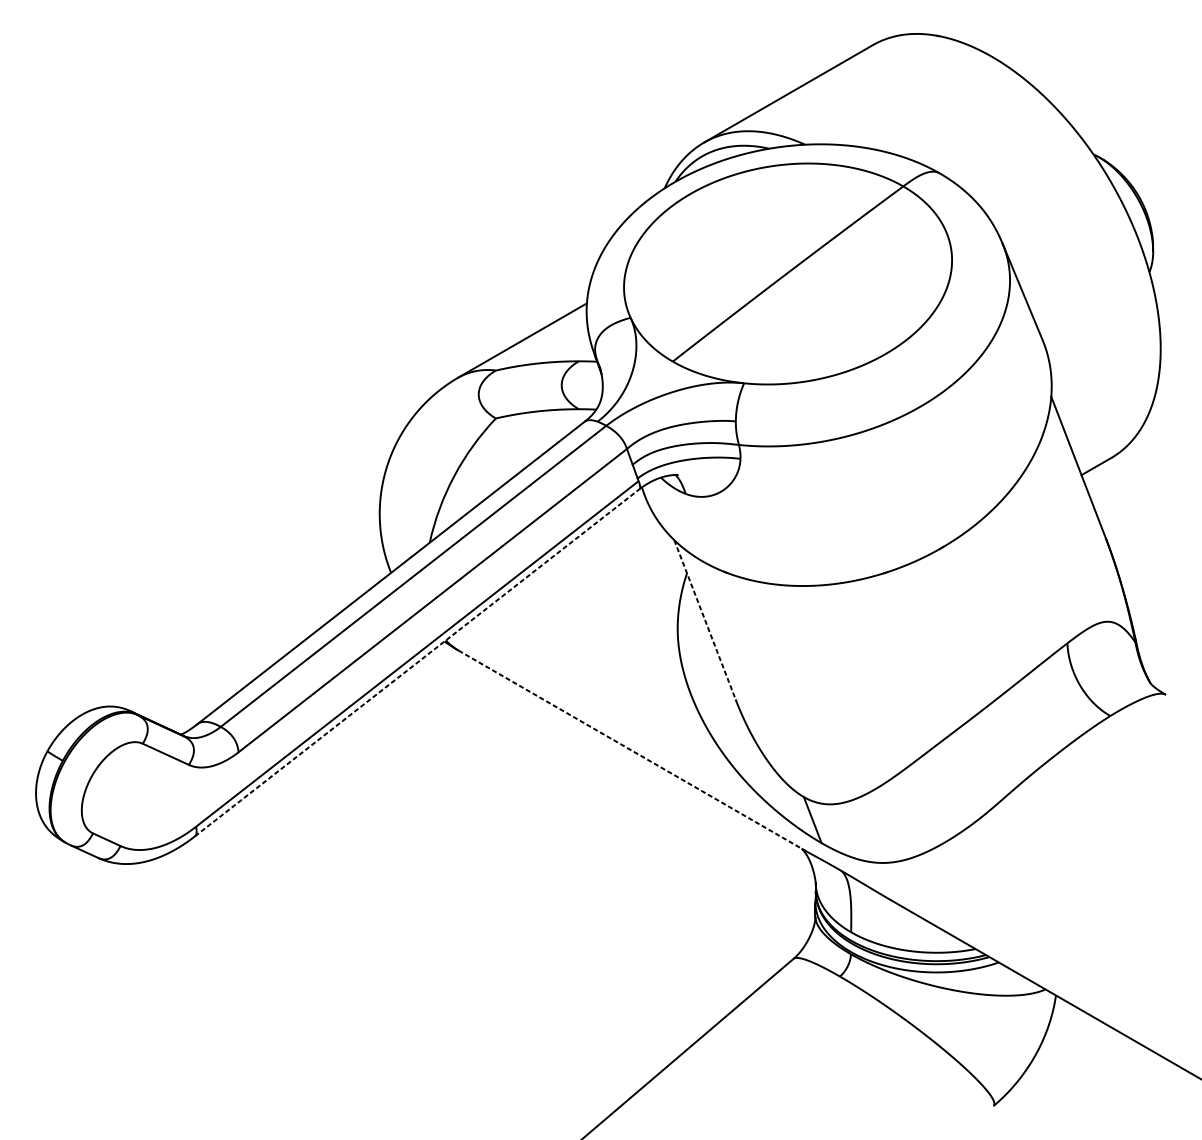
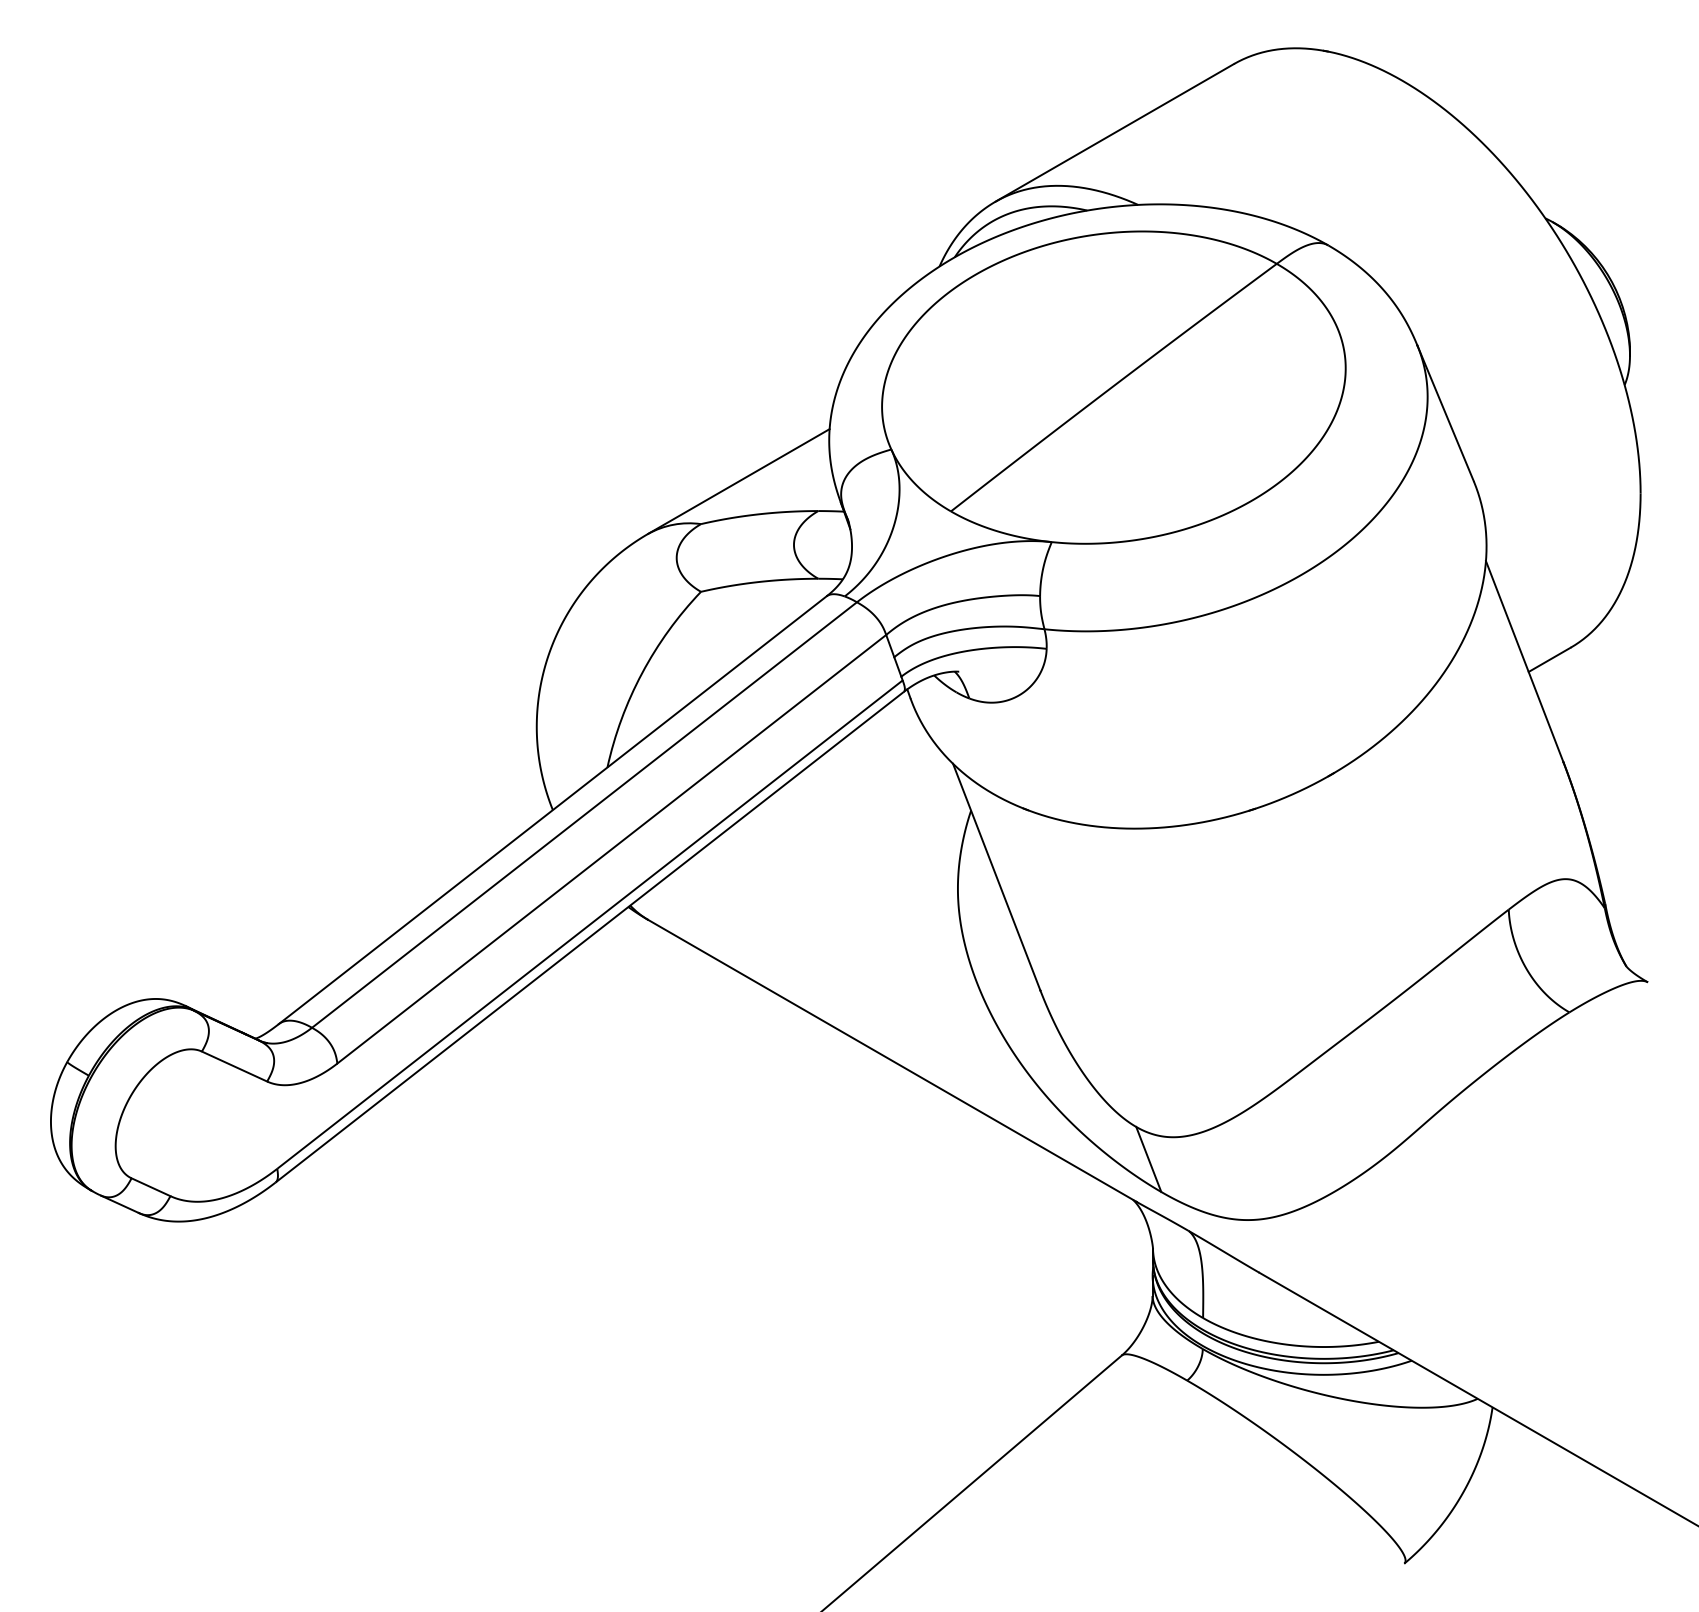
line: (705, 620) -> (996, 877), dashed -> solid
line: (417, 663) -> (589, 937), dashed -> solid
line: (631, 750) -> (892, 1060), dashed -> solid

